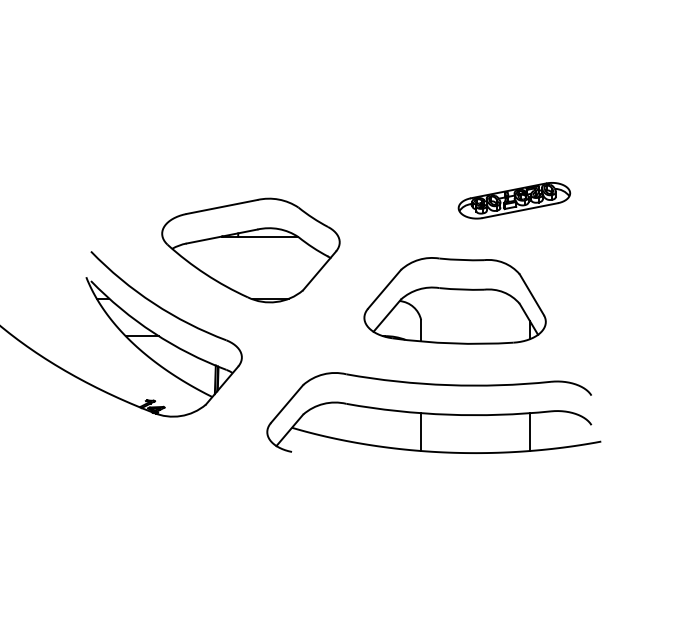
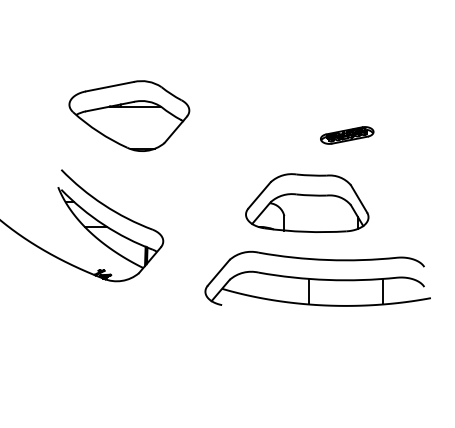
part: (513, 200) -> (346, 135), size x0.7
part: (251, 249) -> (129, 115), moved
part: (433, 412) -> (317, 278), moved

